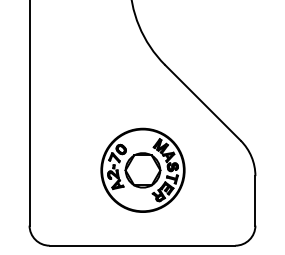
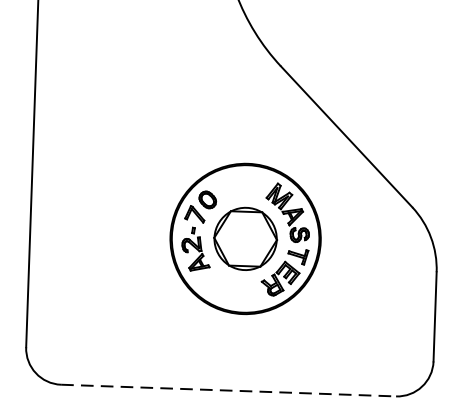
part: (142, 169) -> (244, 237), moved
line: (142, 245) -> (228, 390), solid -> dashed

